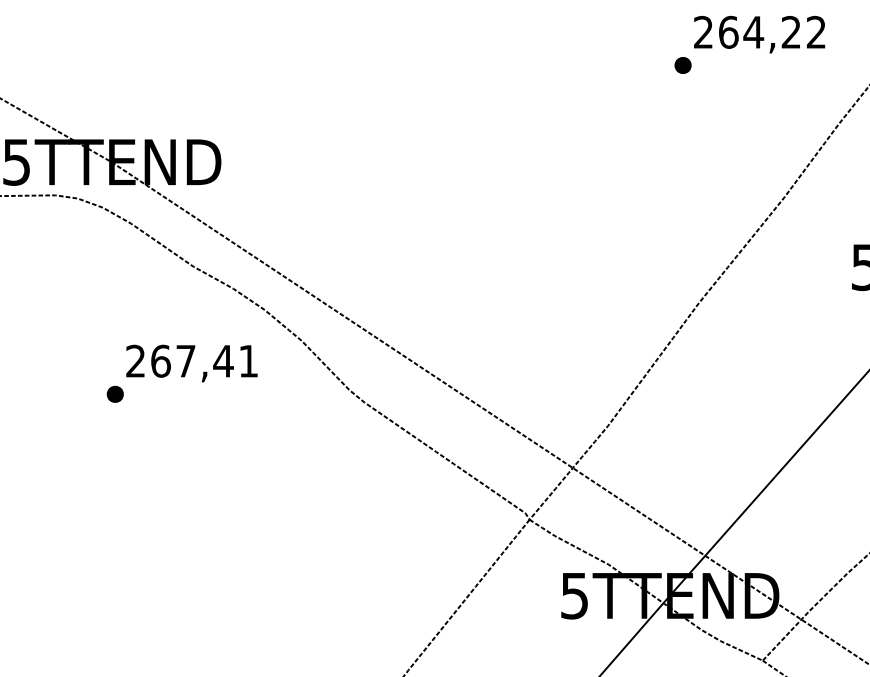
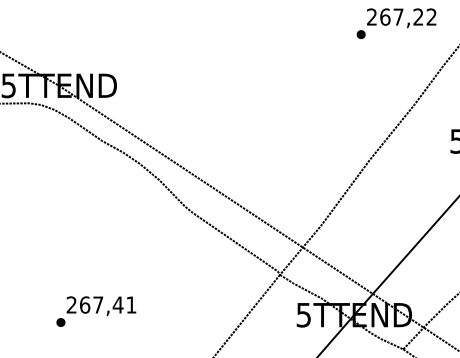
text: (753, 31) -> (398, 16), 264,22 -> 267,22
text: (182, 373) -> (96, 311), moved

